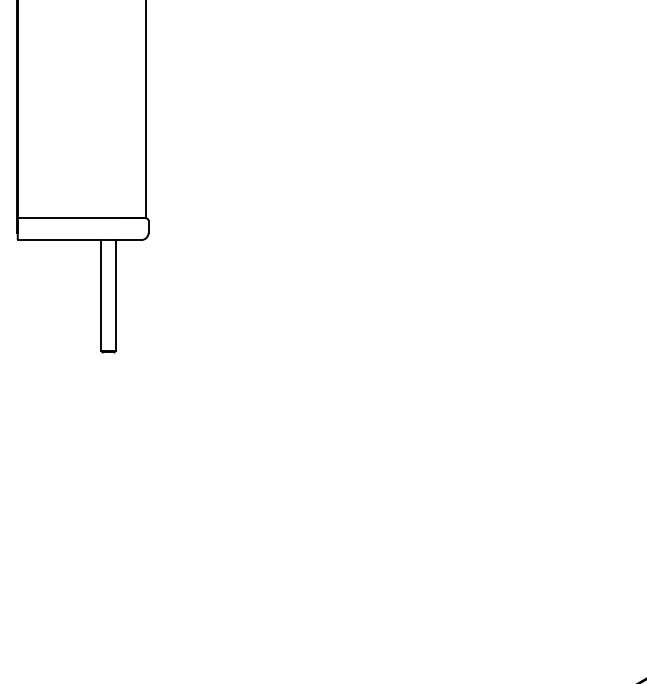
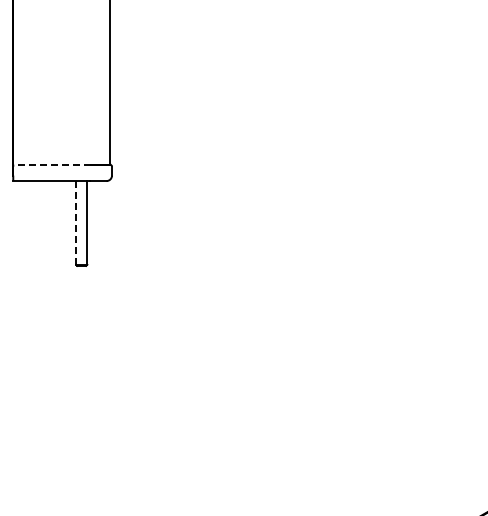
line: (68, 218) -> (51, 164), solid -> dashed
line: (101, 294) -> (76, 222), solid -> dashed

